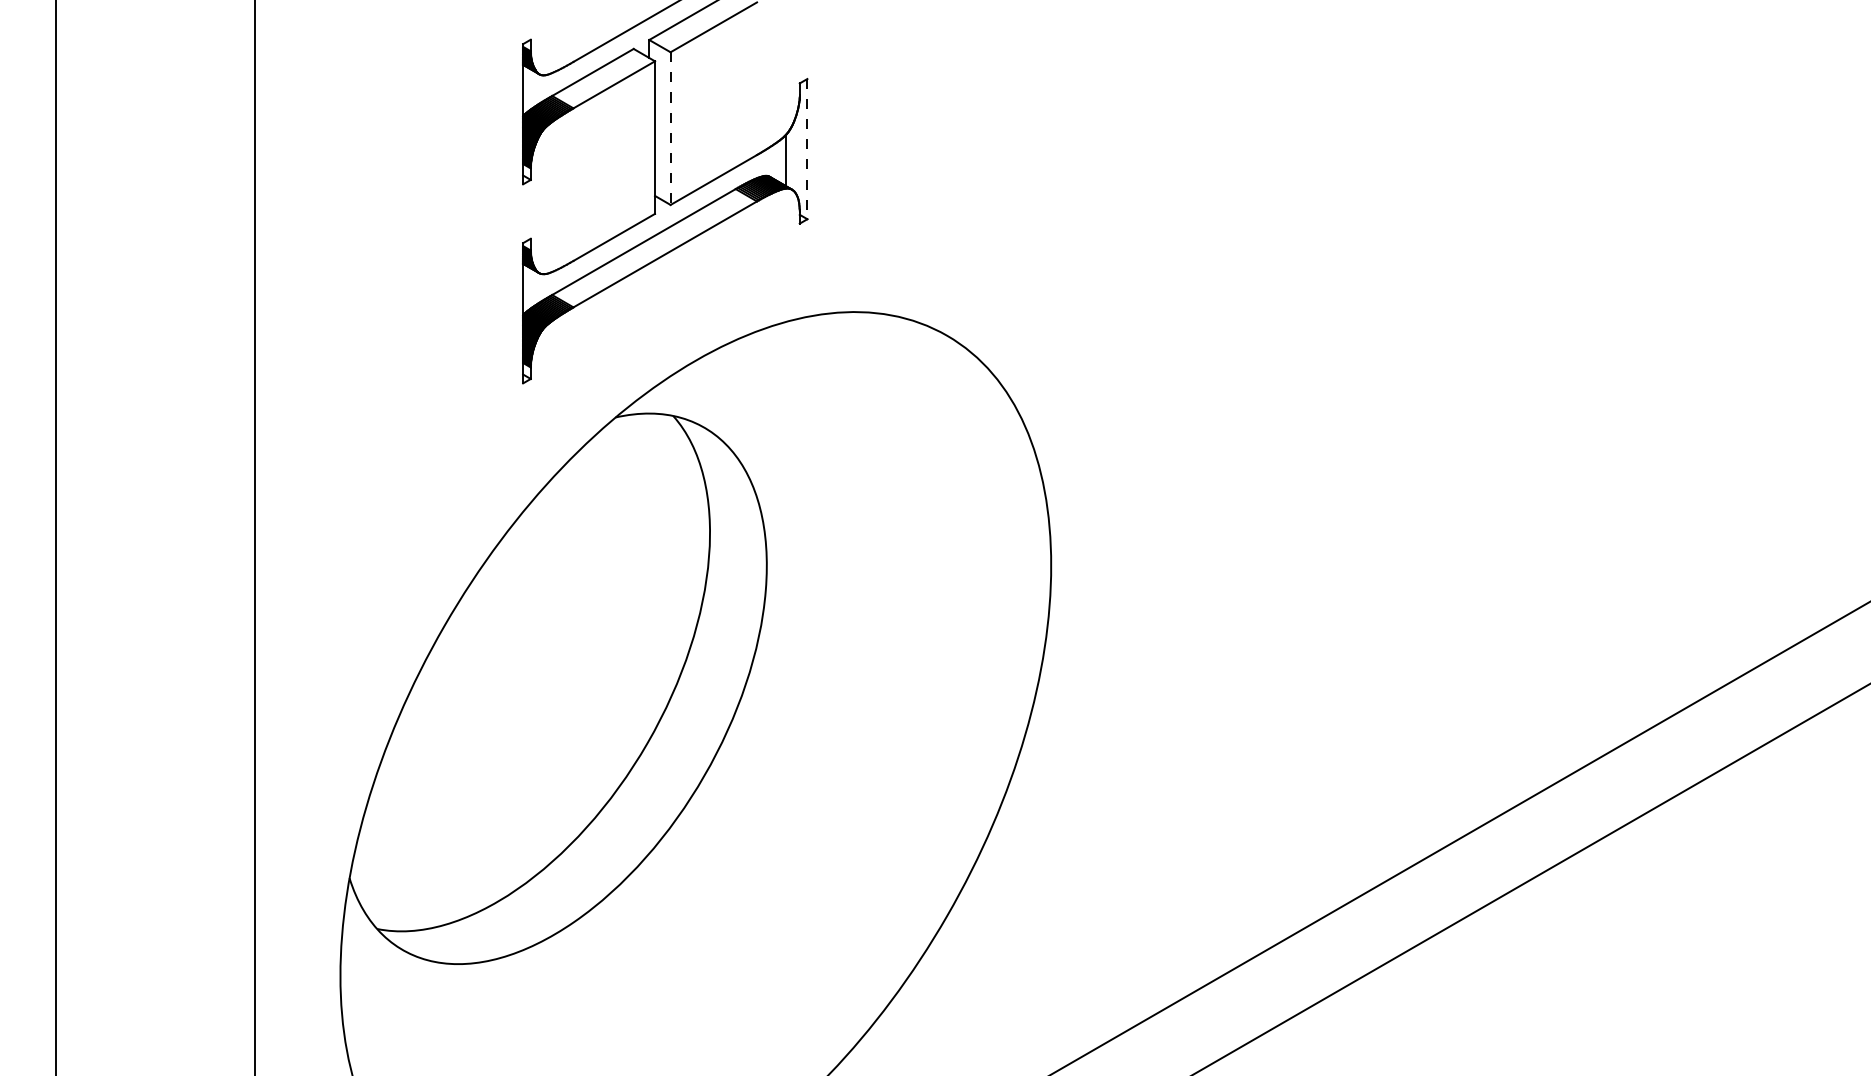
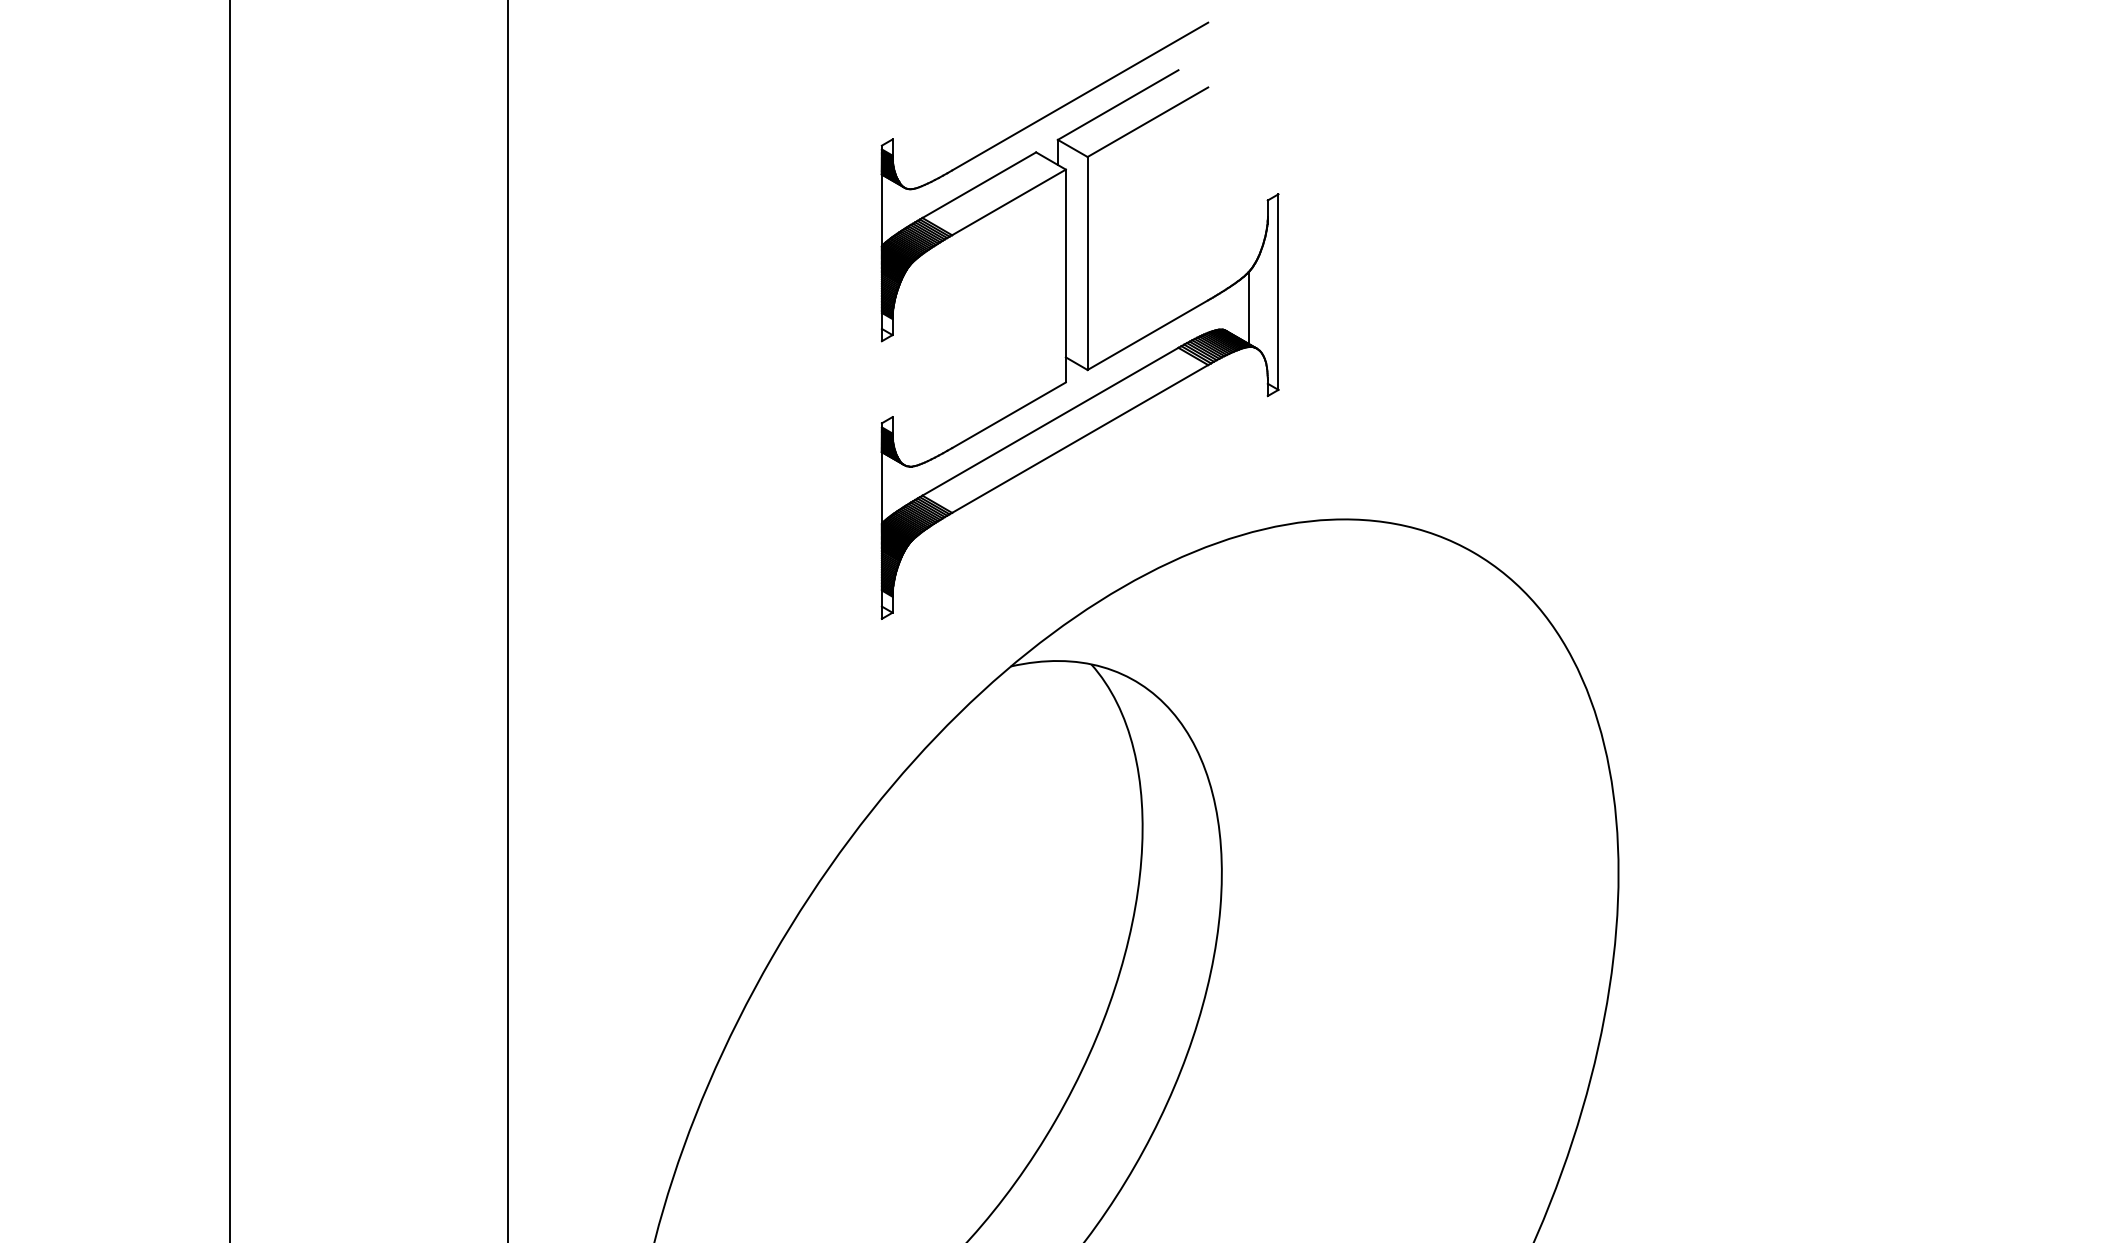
line: (670, 129) -> (1087, 264), dashed -> solid
line: (807, 149) -> (1278, 292), dashed -> solid

